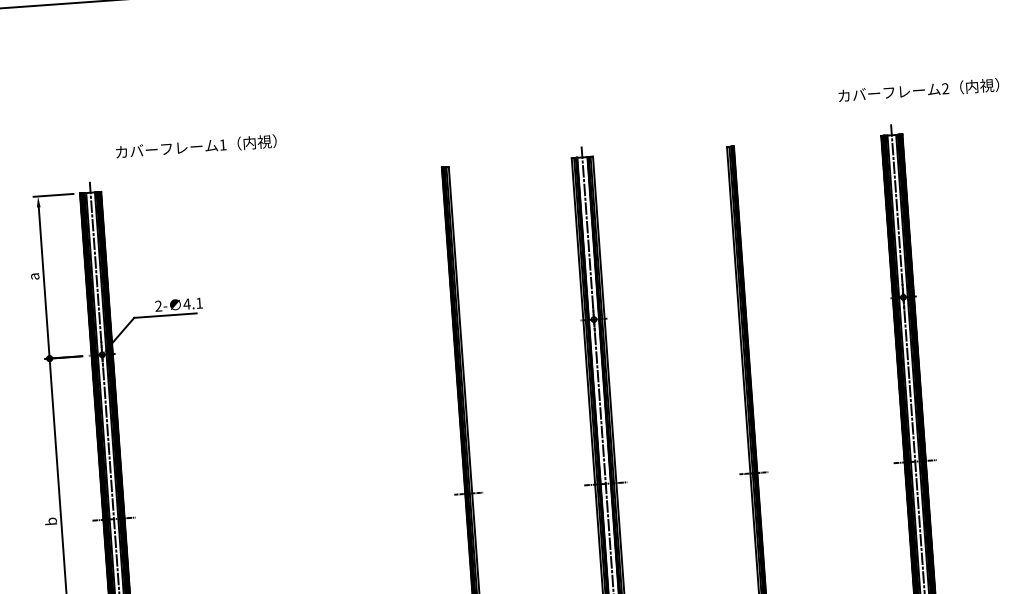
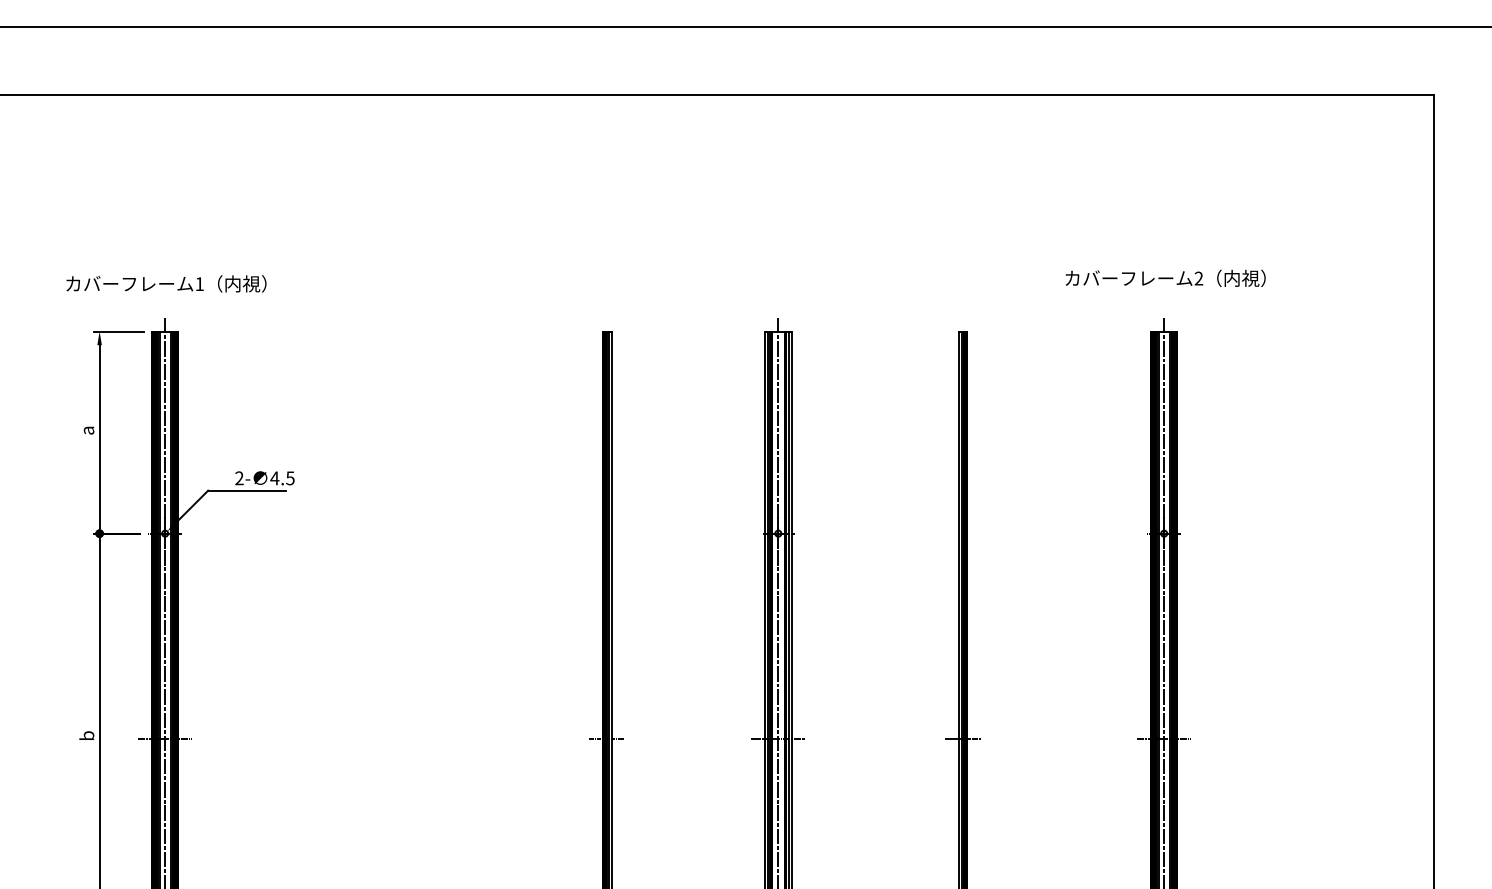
text: (918, 89) -> (1165, 277), moved
text: (196, 146) -> (166, 283), moved
text: (199, 303) -> (290, 478), 4.1 -> 4.5

